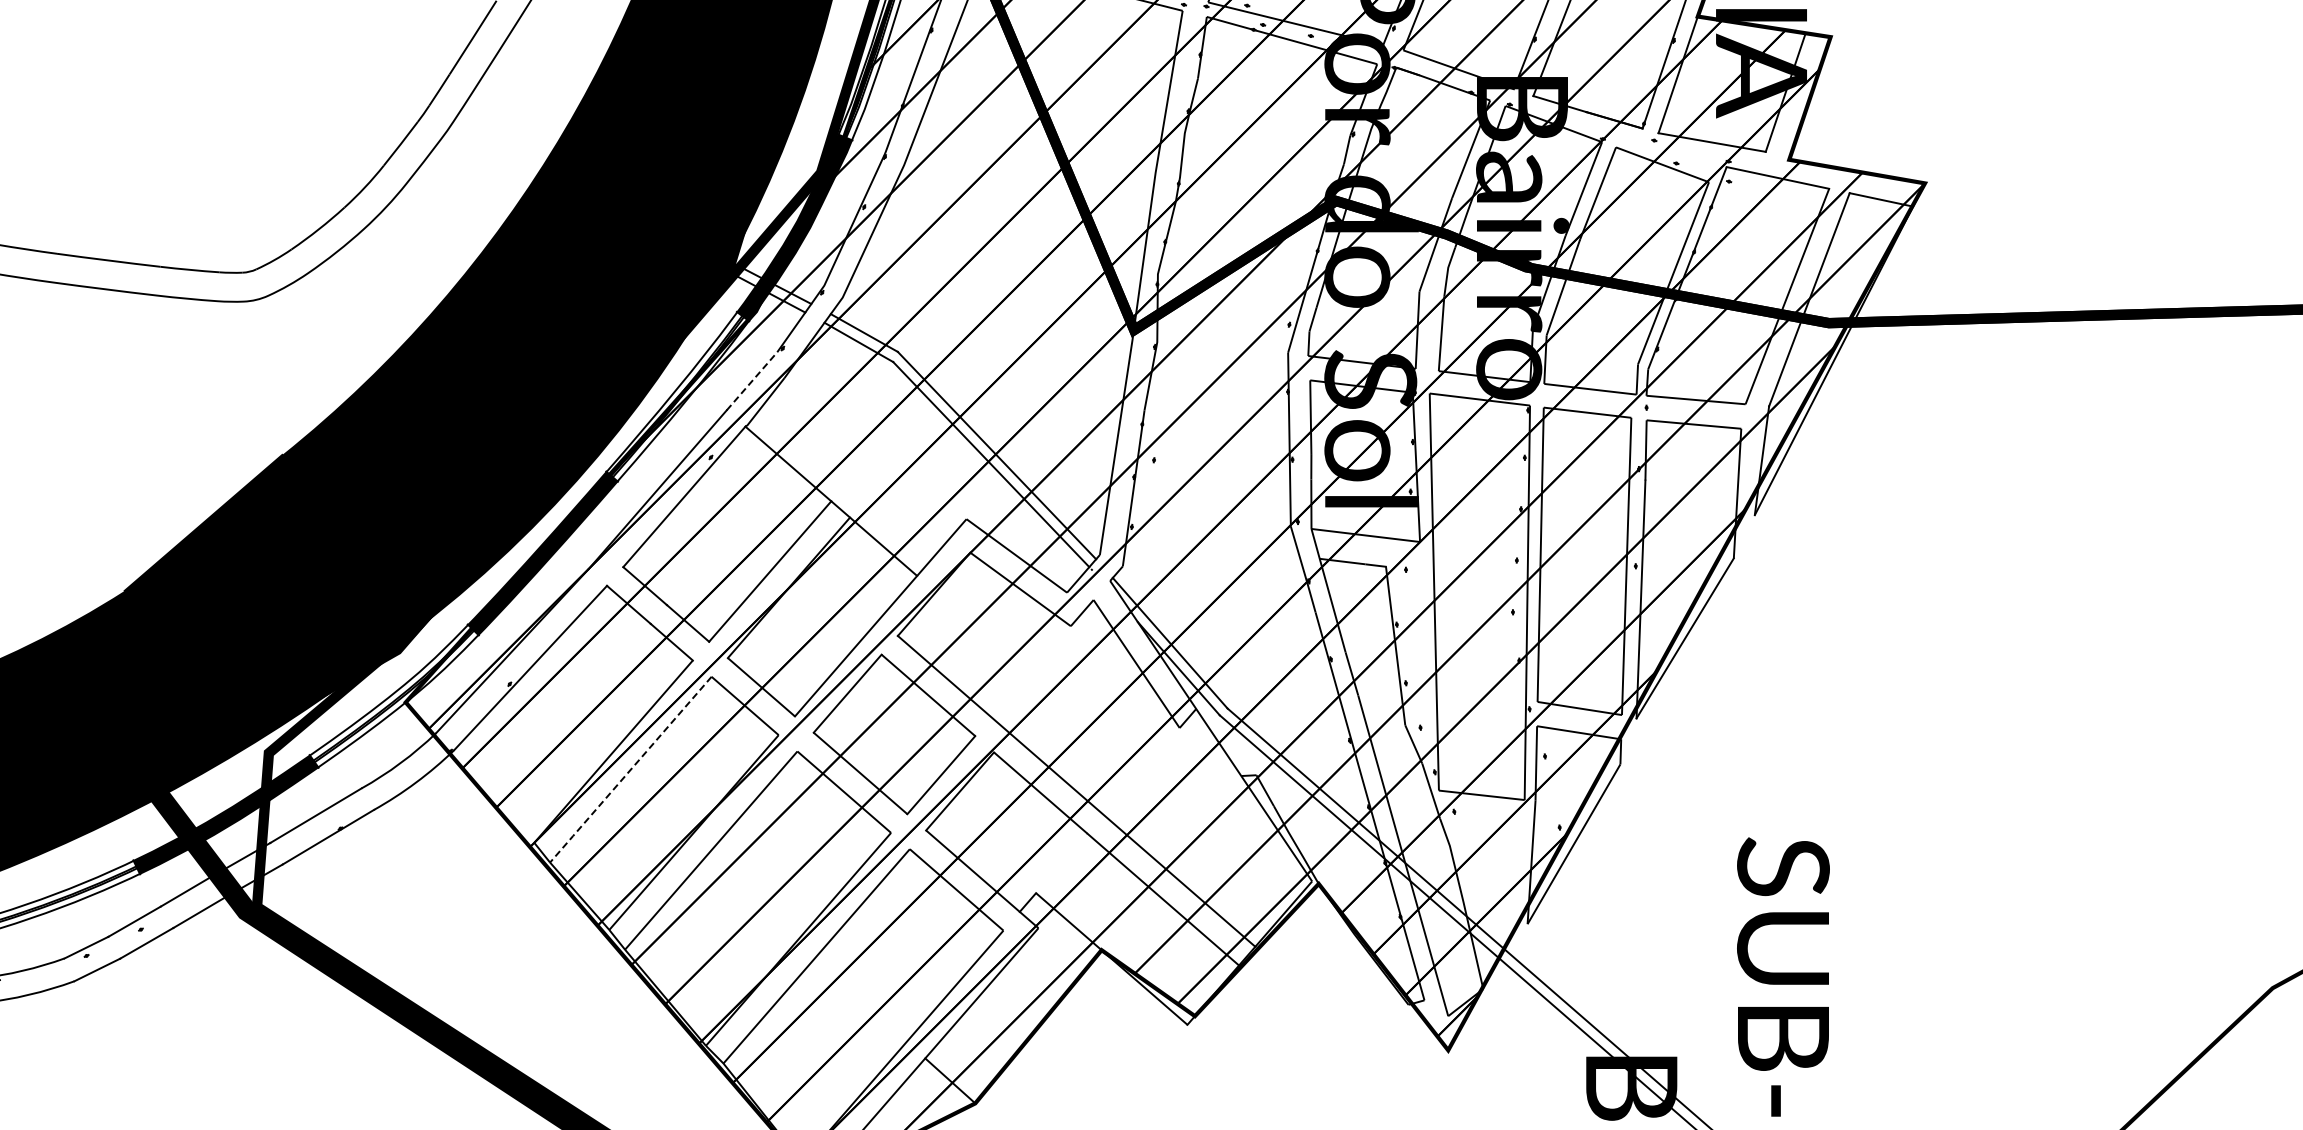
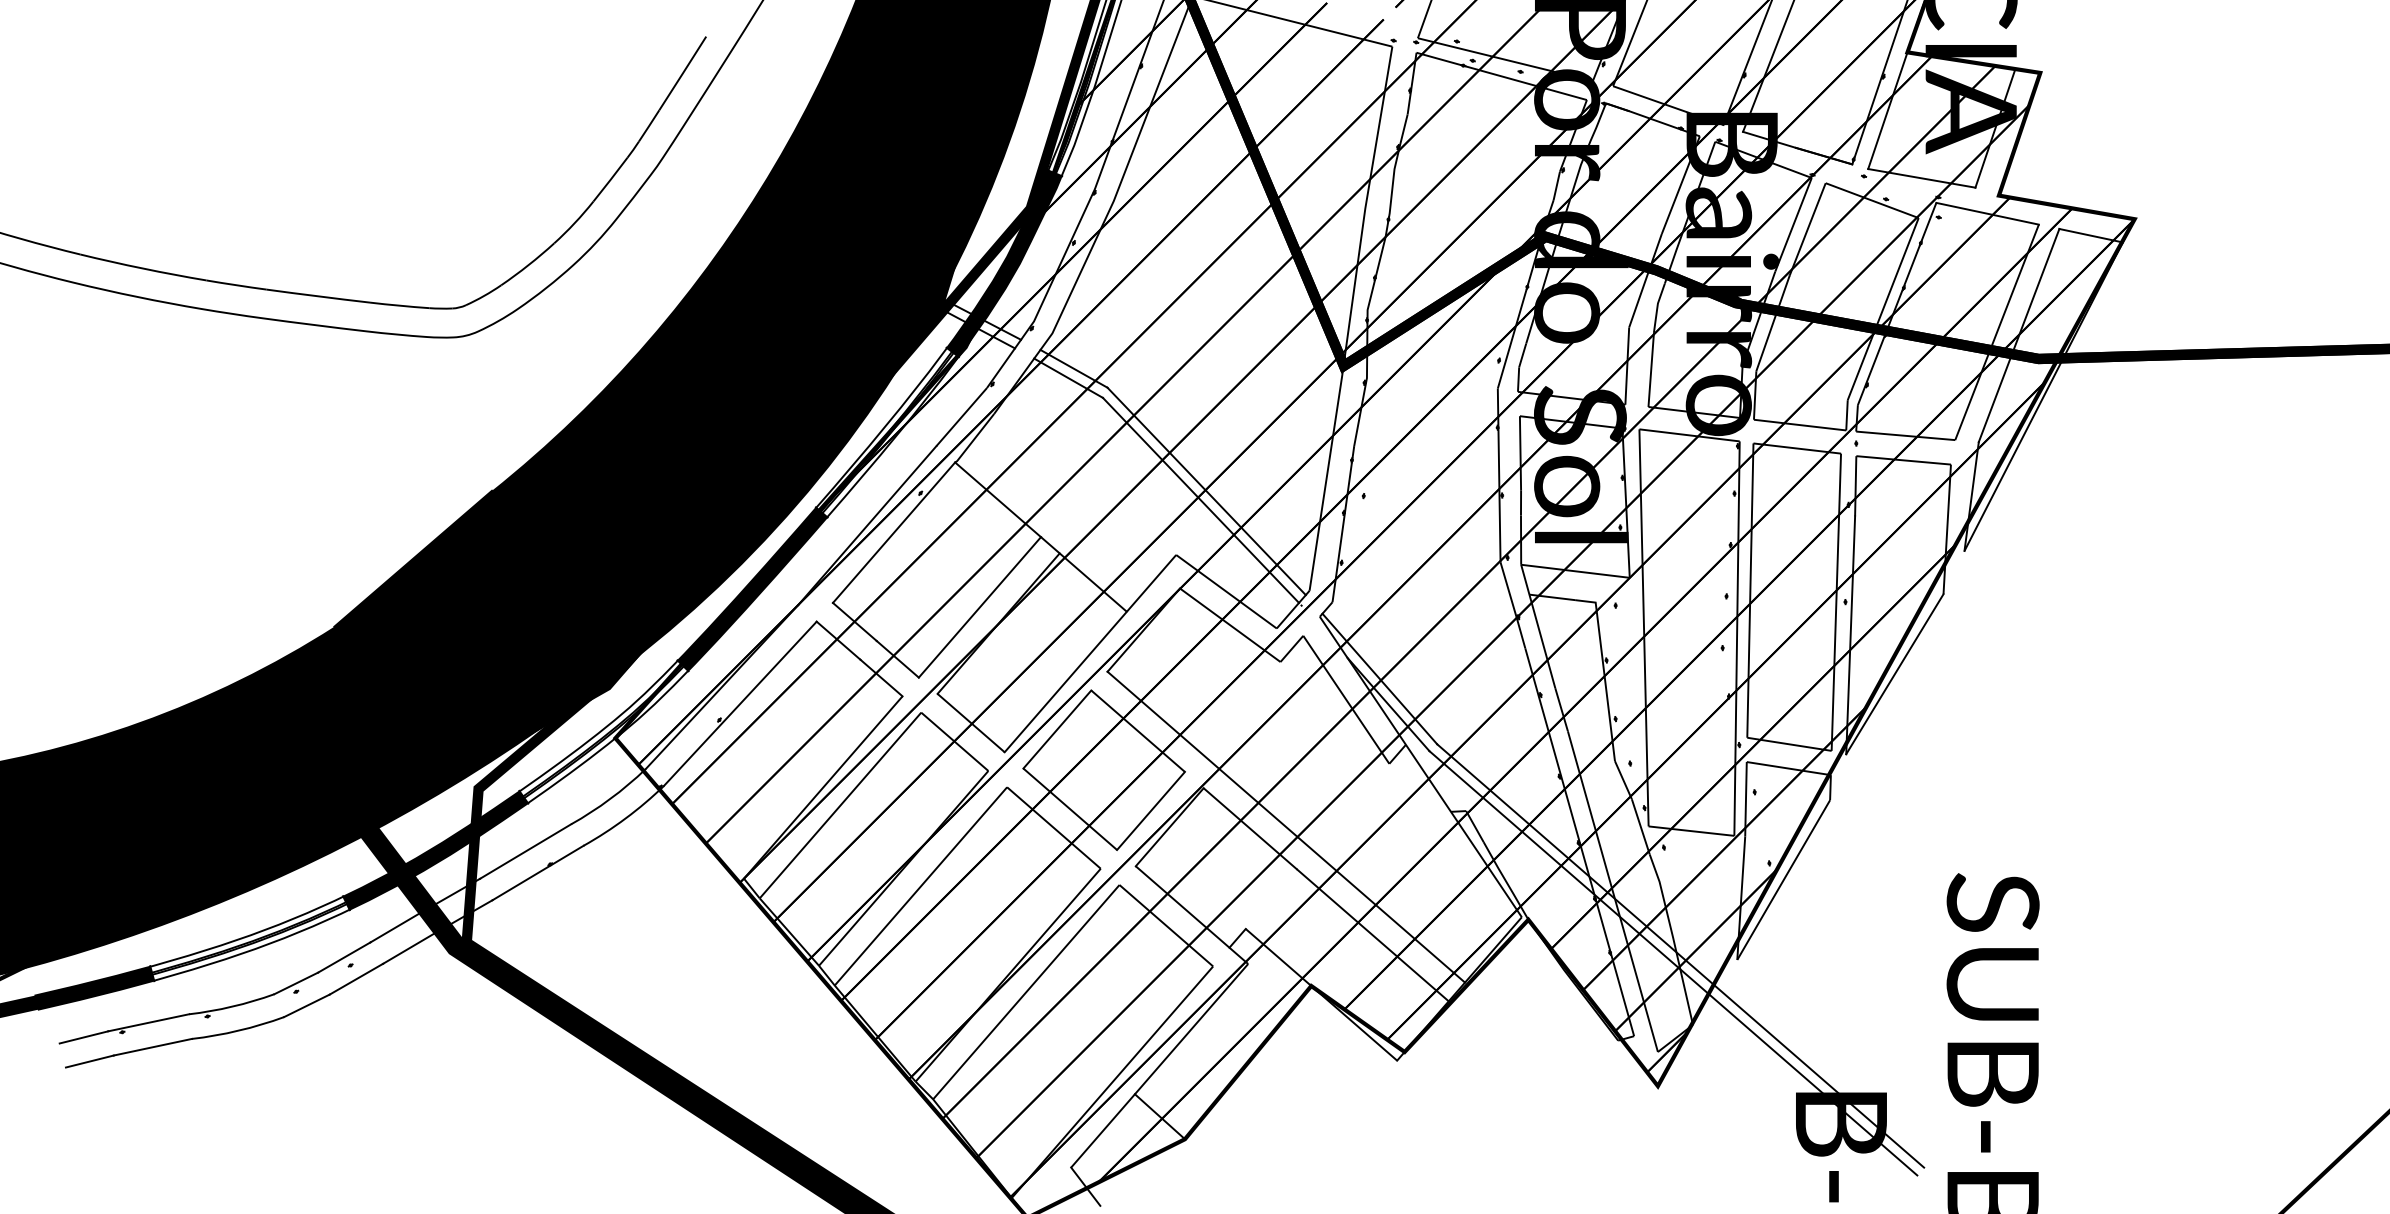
line: (752, 380) -> (962, 416), dashed -> solid
line: (629, 770) -> (839, 806), dashed -> solid

